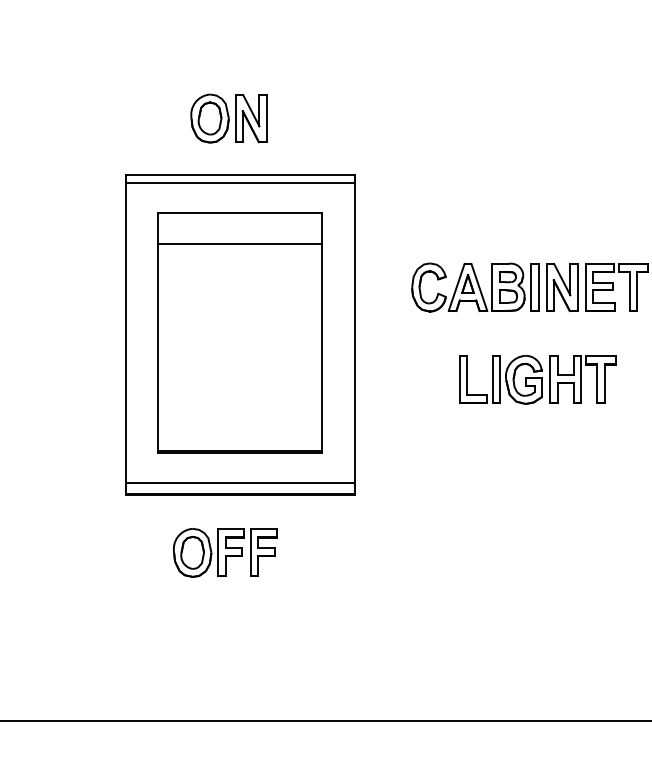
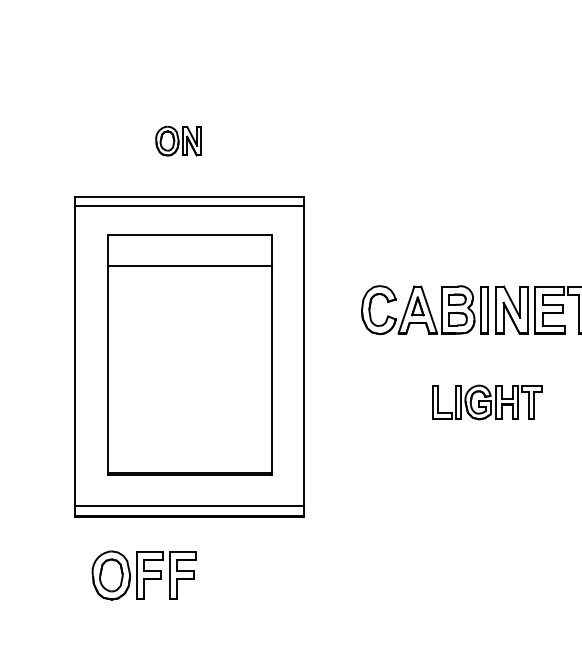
part: (228, 118) -> (178, 141), size x0.6
part: (537, 379) -> (487, 402), size x0.7
part: (225, 552) -> (144, 575), moved

